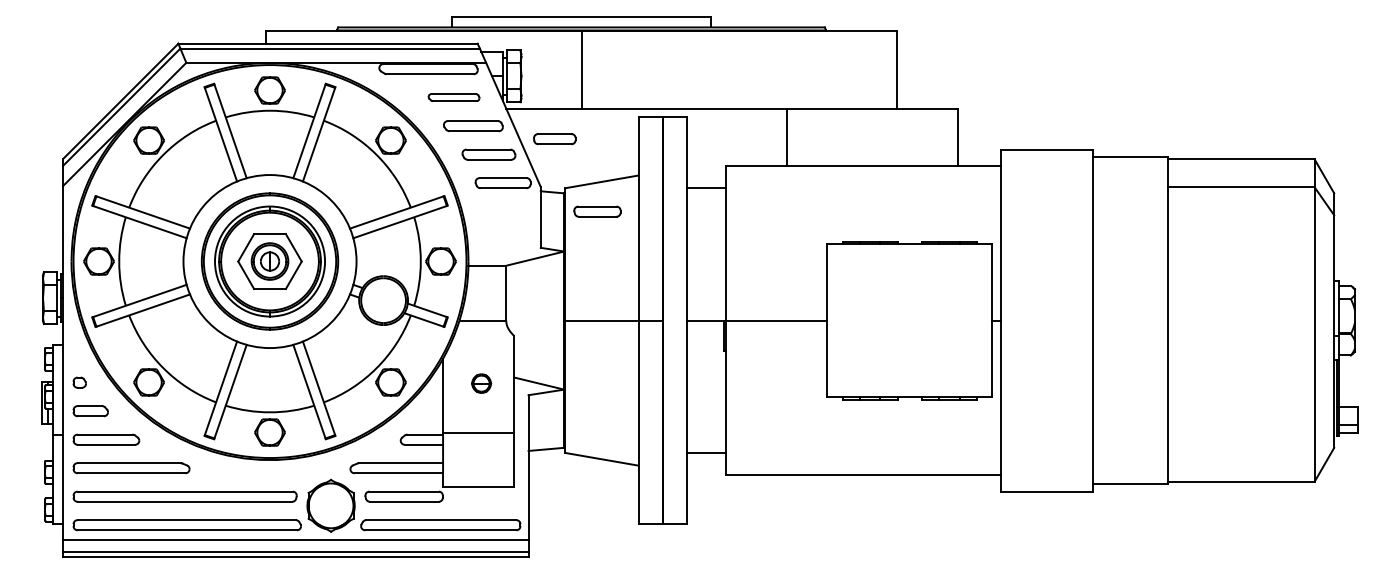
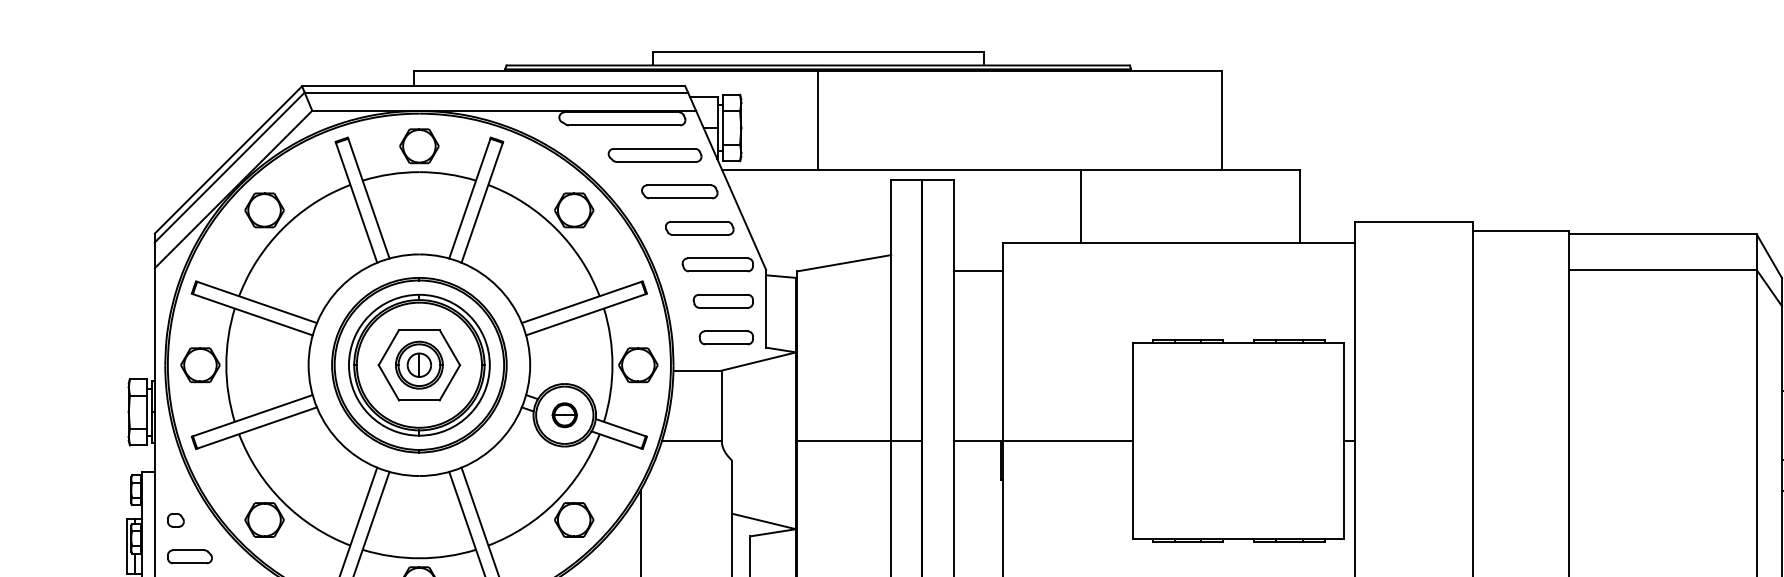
part: (453, 97) -> (654, 155), size x1.43
part: (554, 139) -> (726, 338), moved
part: (597, 211) -> (723, 301), moved
part: (481, 383) -> (564, 415), moved

